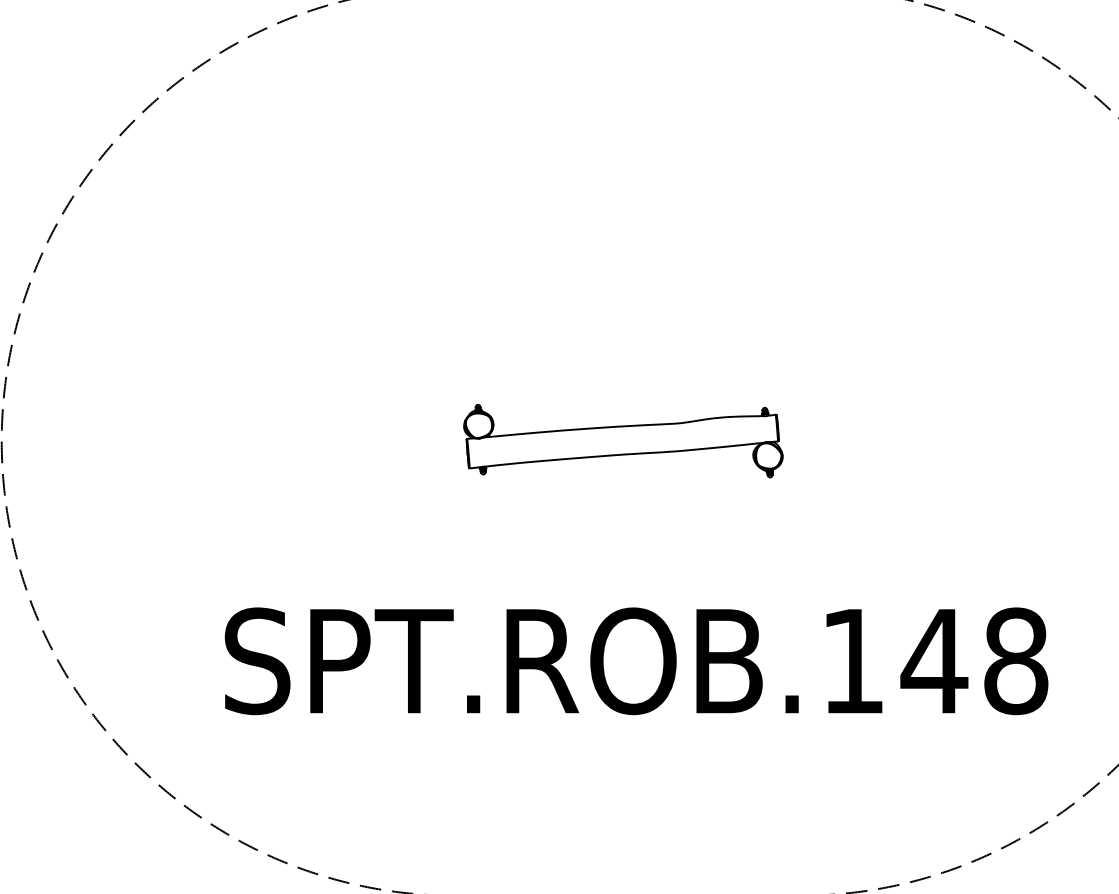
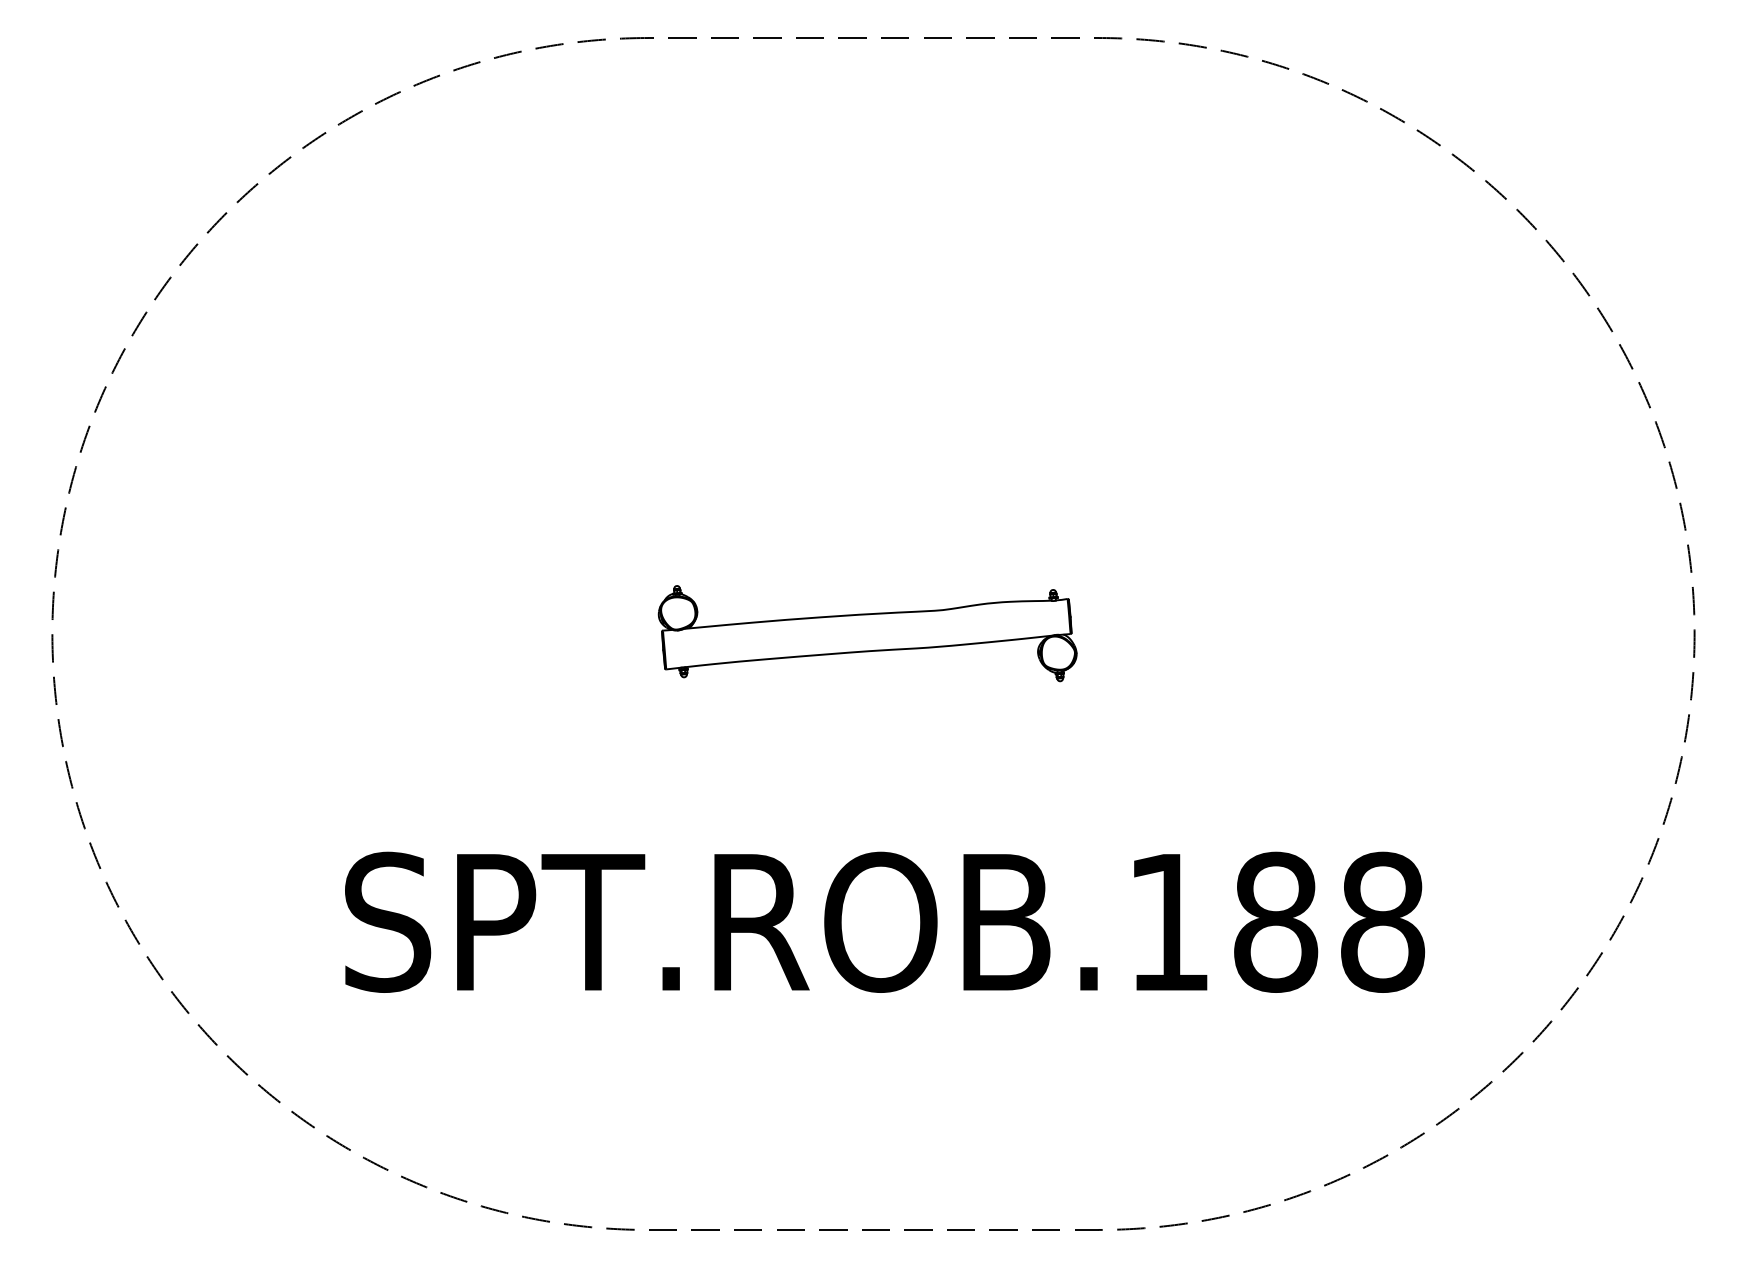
text: (934, 660) -> (1275, 921), SPT.ROB.148 -> SPT.ROB.188

